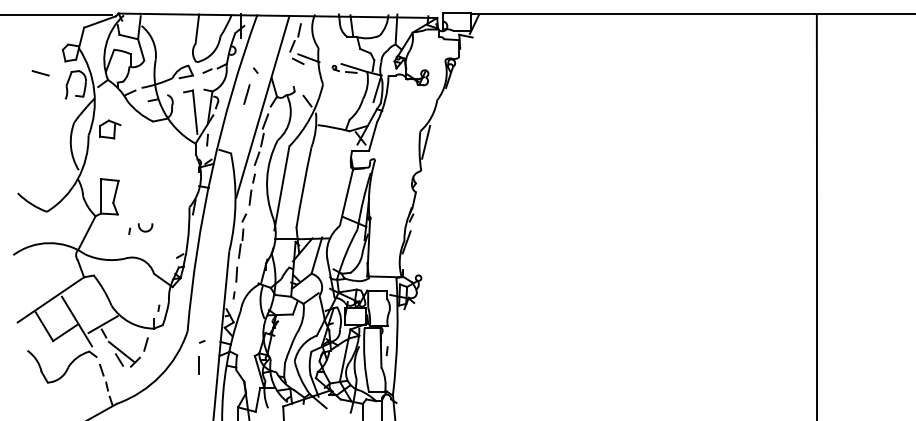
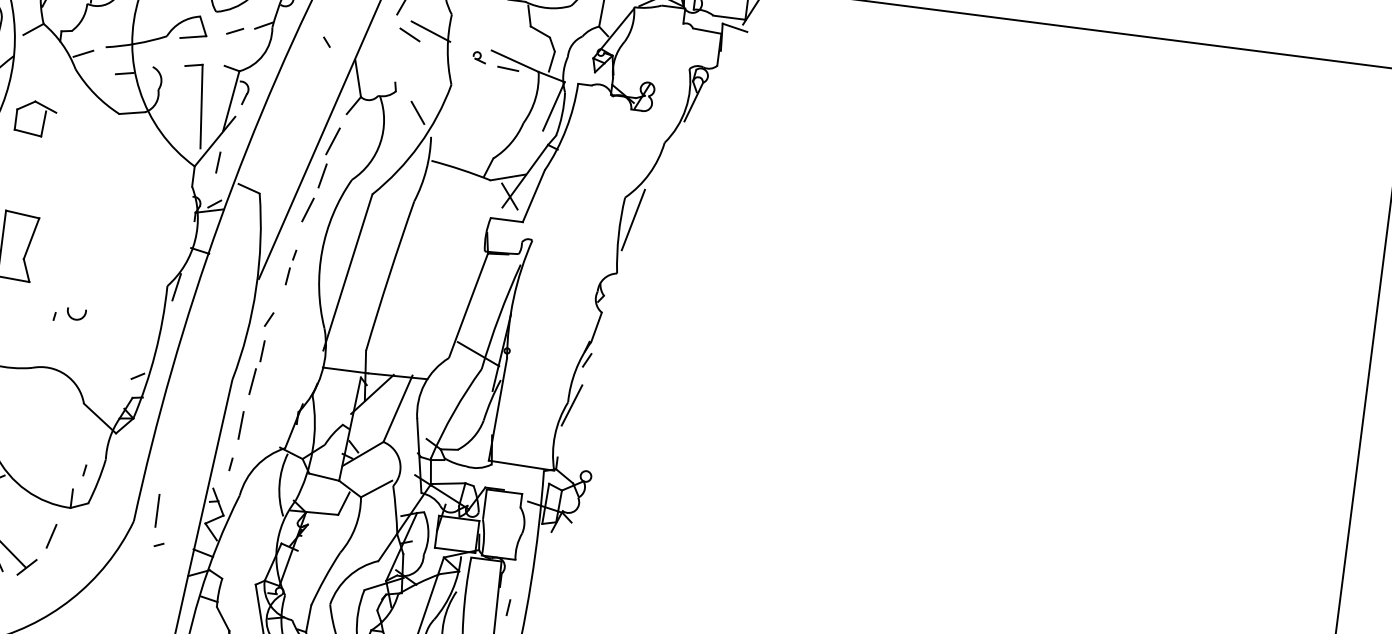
line: (246, 94) -> (303, 85), removed
part: (251, 189) -> (289, 267), size x0.6
part: (140, 228) -> (69, 314), size x0.7
line: (198, 365) -> (156, 510), moved

